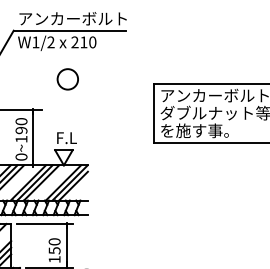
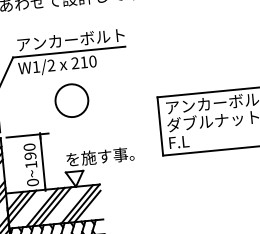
circle: (67, 79) -> (71, 100), size x1.6
text: (194, 130) -> (202, 139), を施す事。 -> F.L
text: (90, 137) -> (99, 156), F.L -> を施す事。

